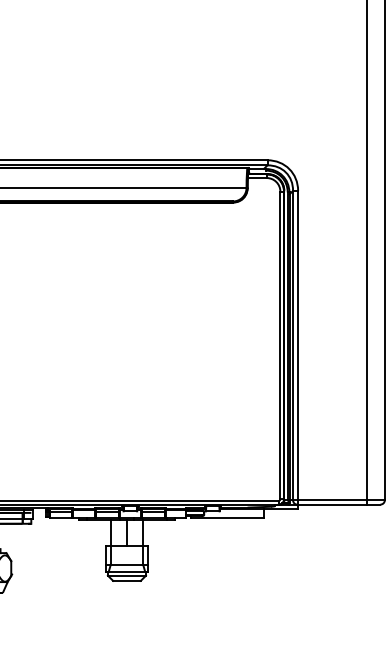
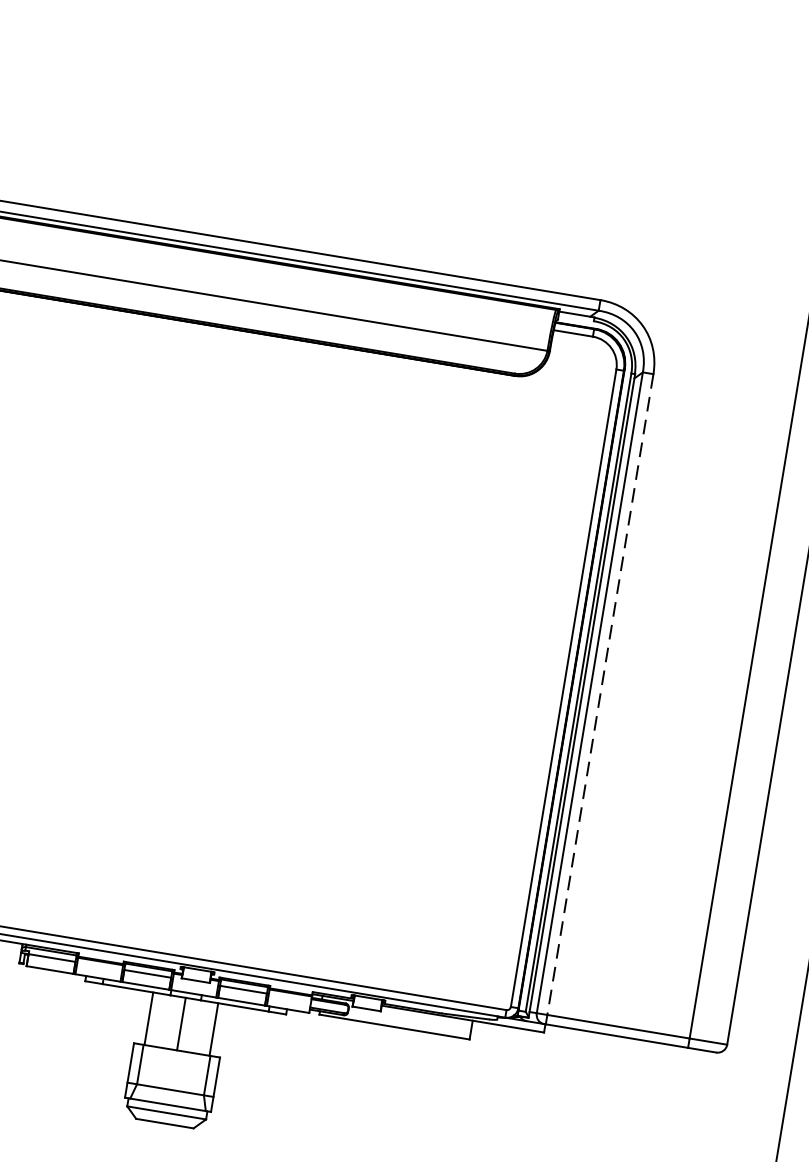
line: (298, 345) -> (601, 694), solid -> dashed

